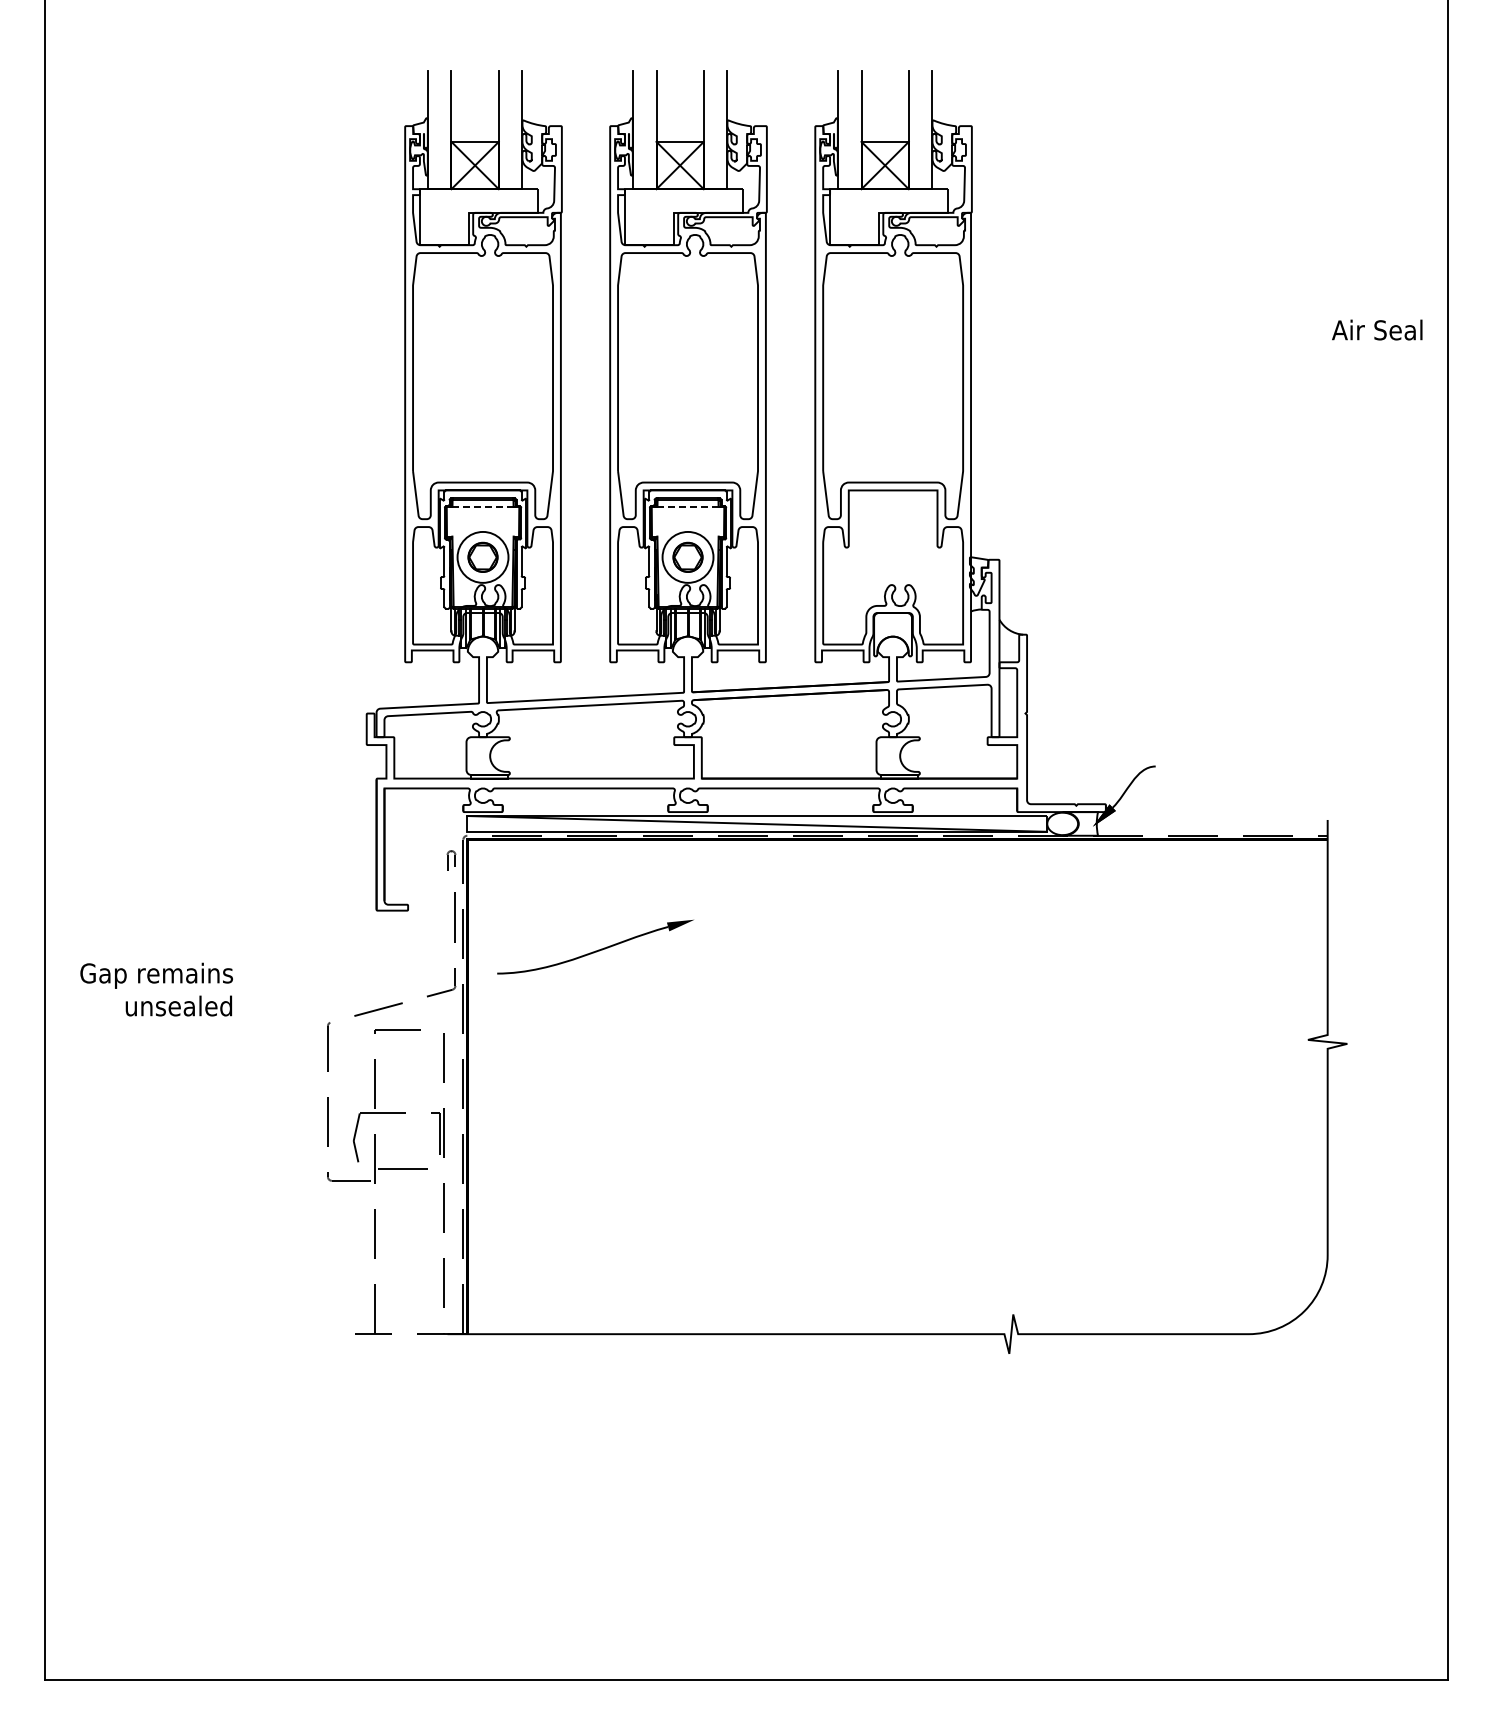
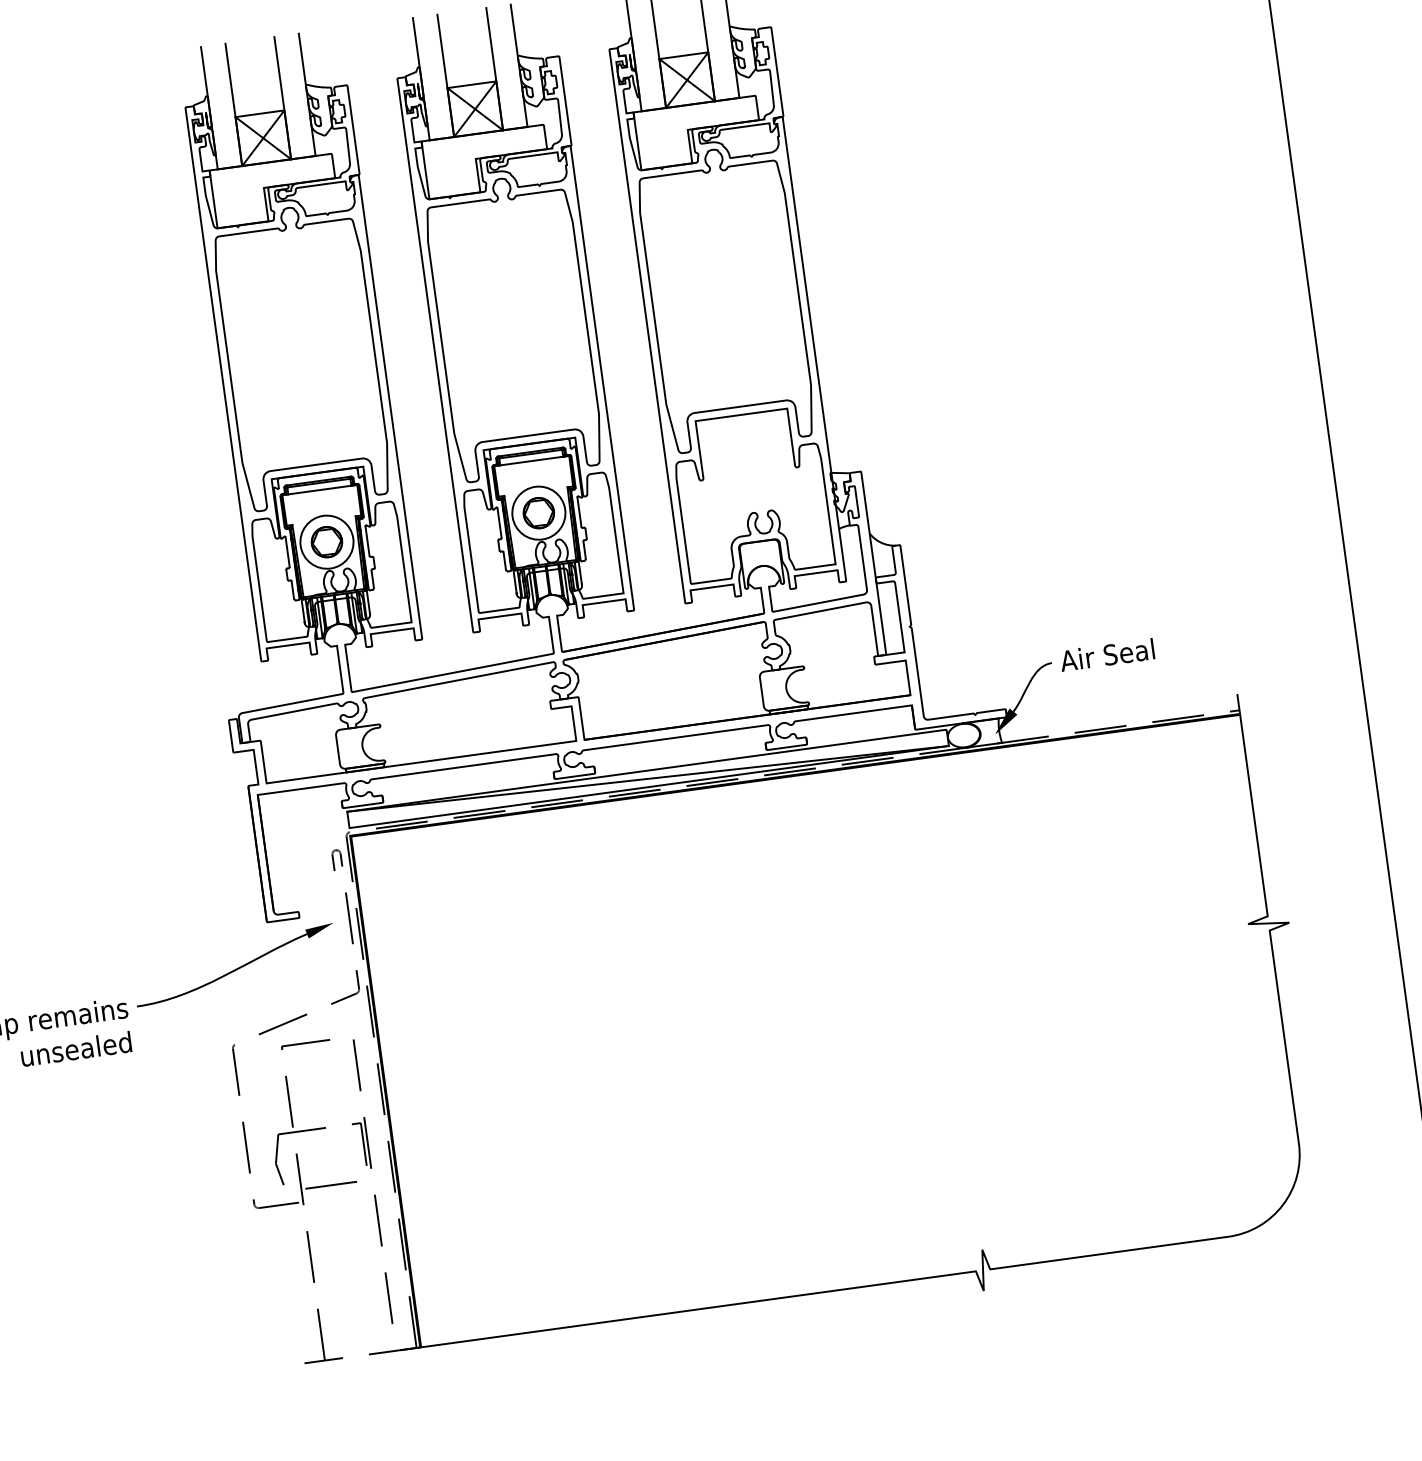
text: (1377, 329) -> (1107, 654), moved
line: (483, 507) -> (320, 490), dashed -> solid
line: (688, 507) -> (532, 461), dashed -> solid
part: (595, 946) -> (234, 964), moved

